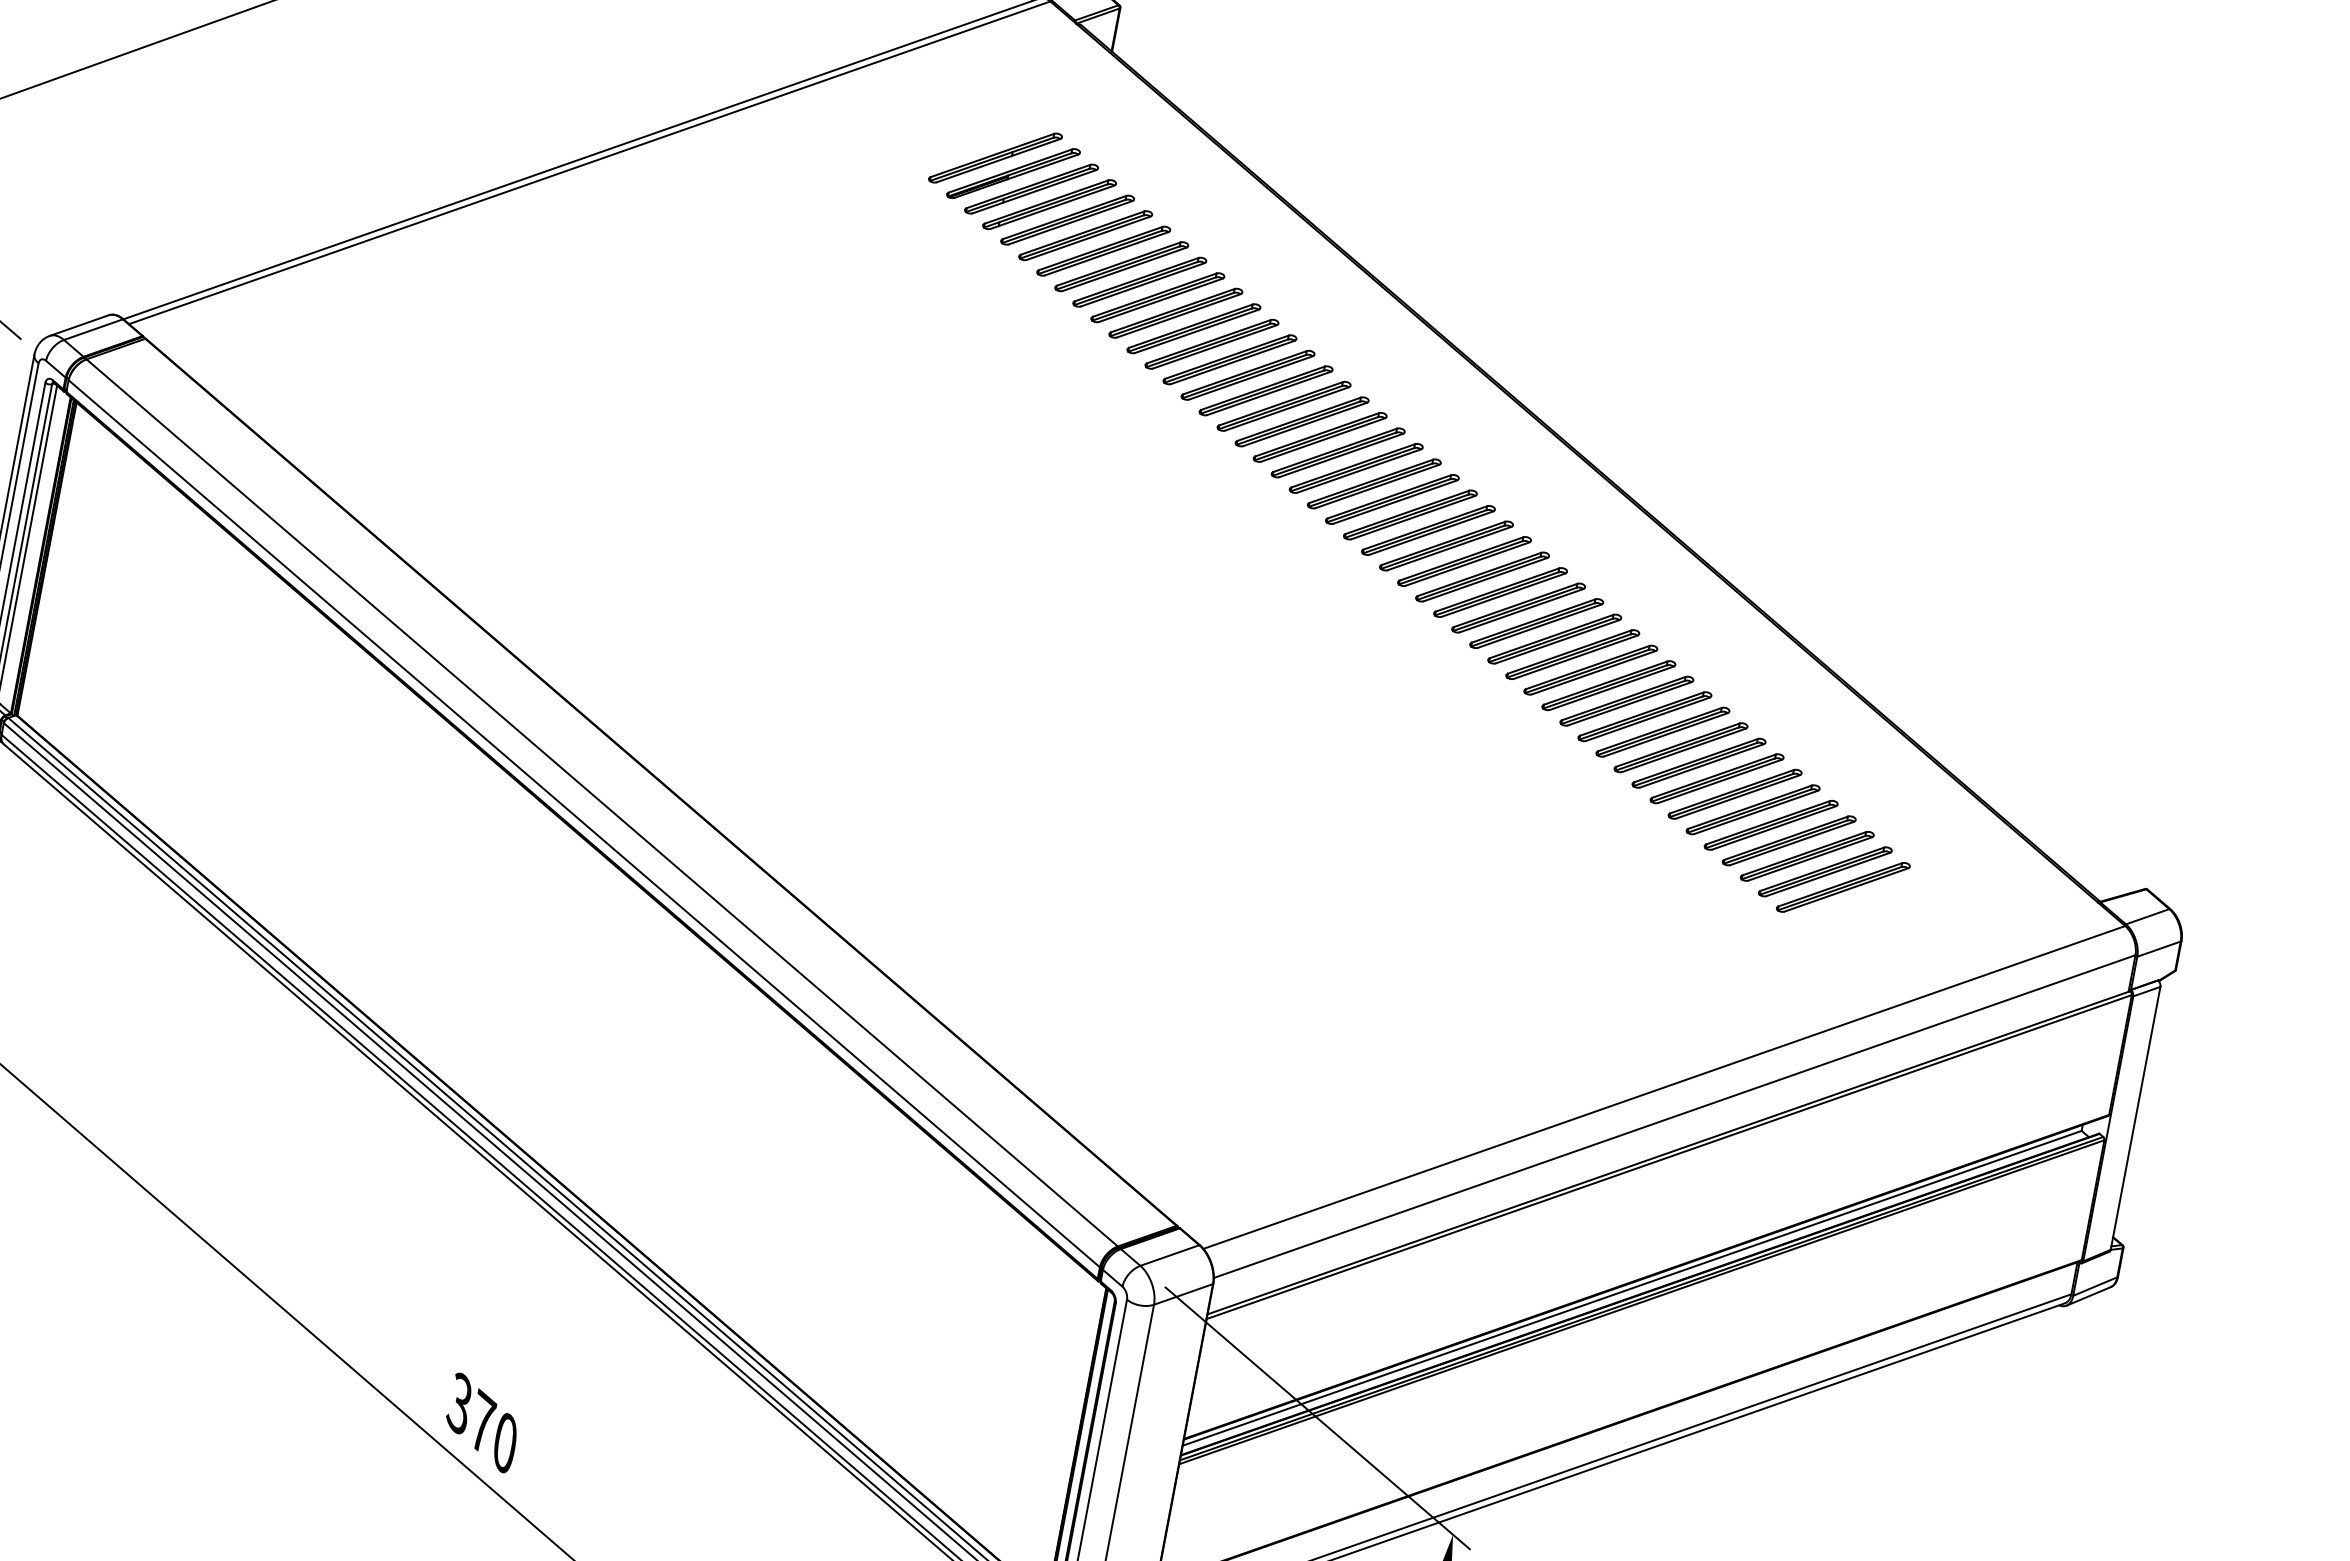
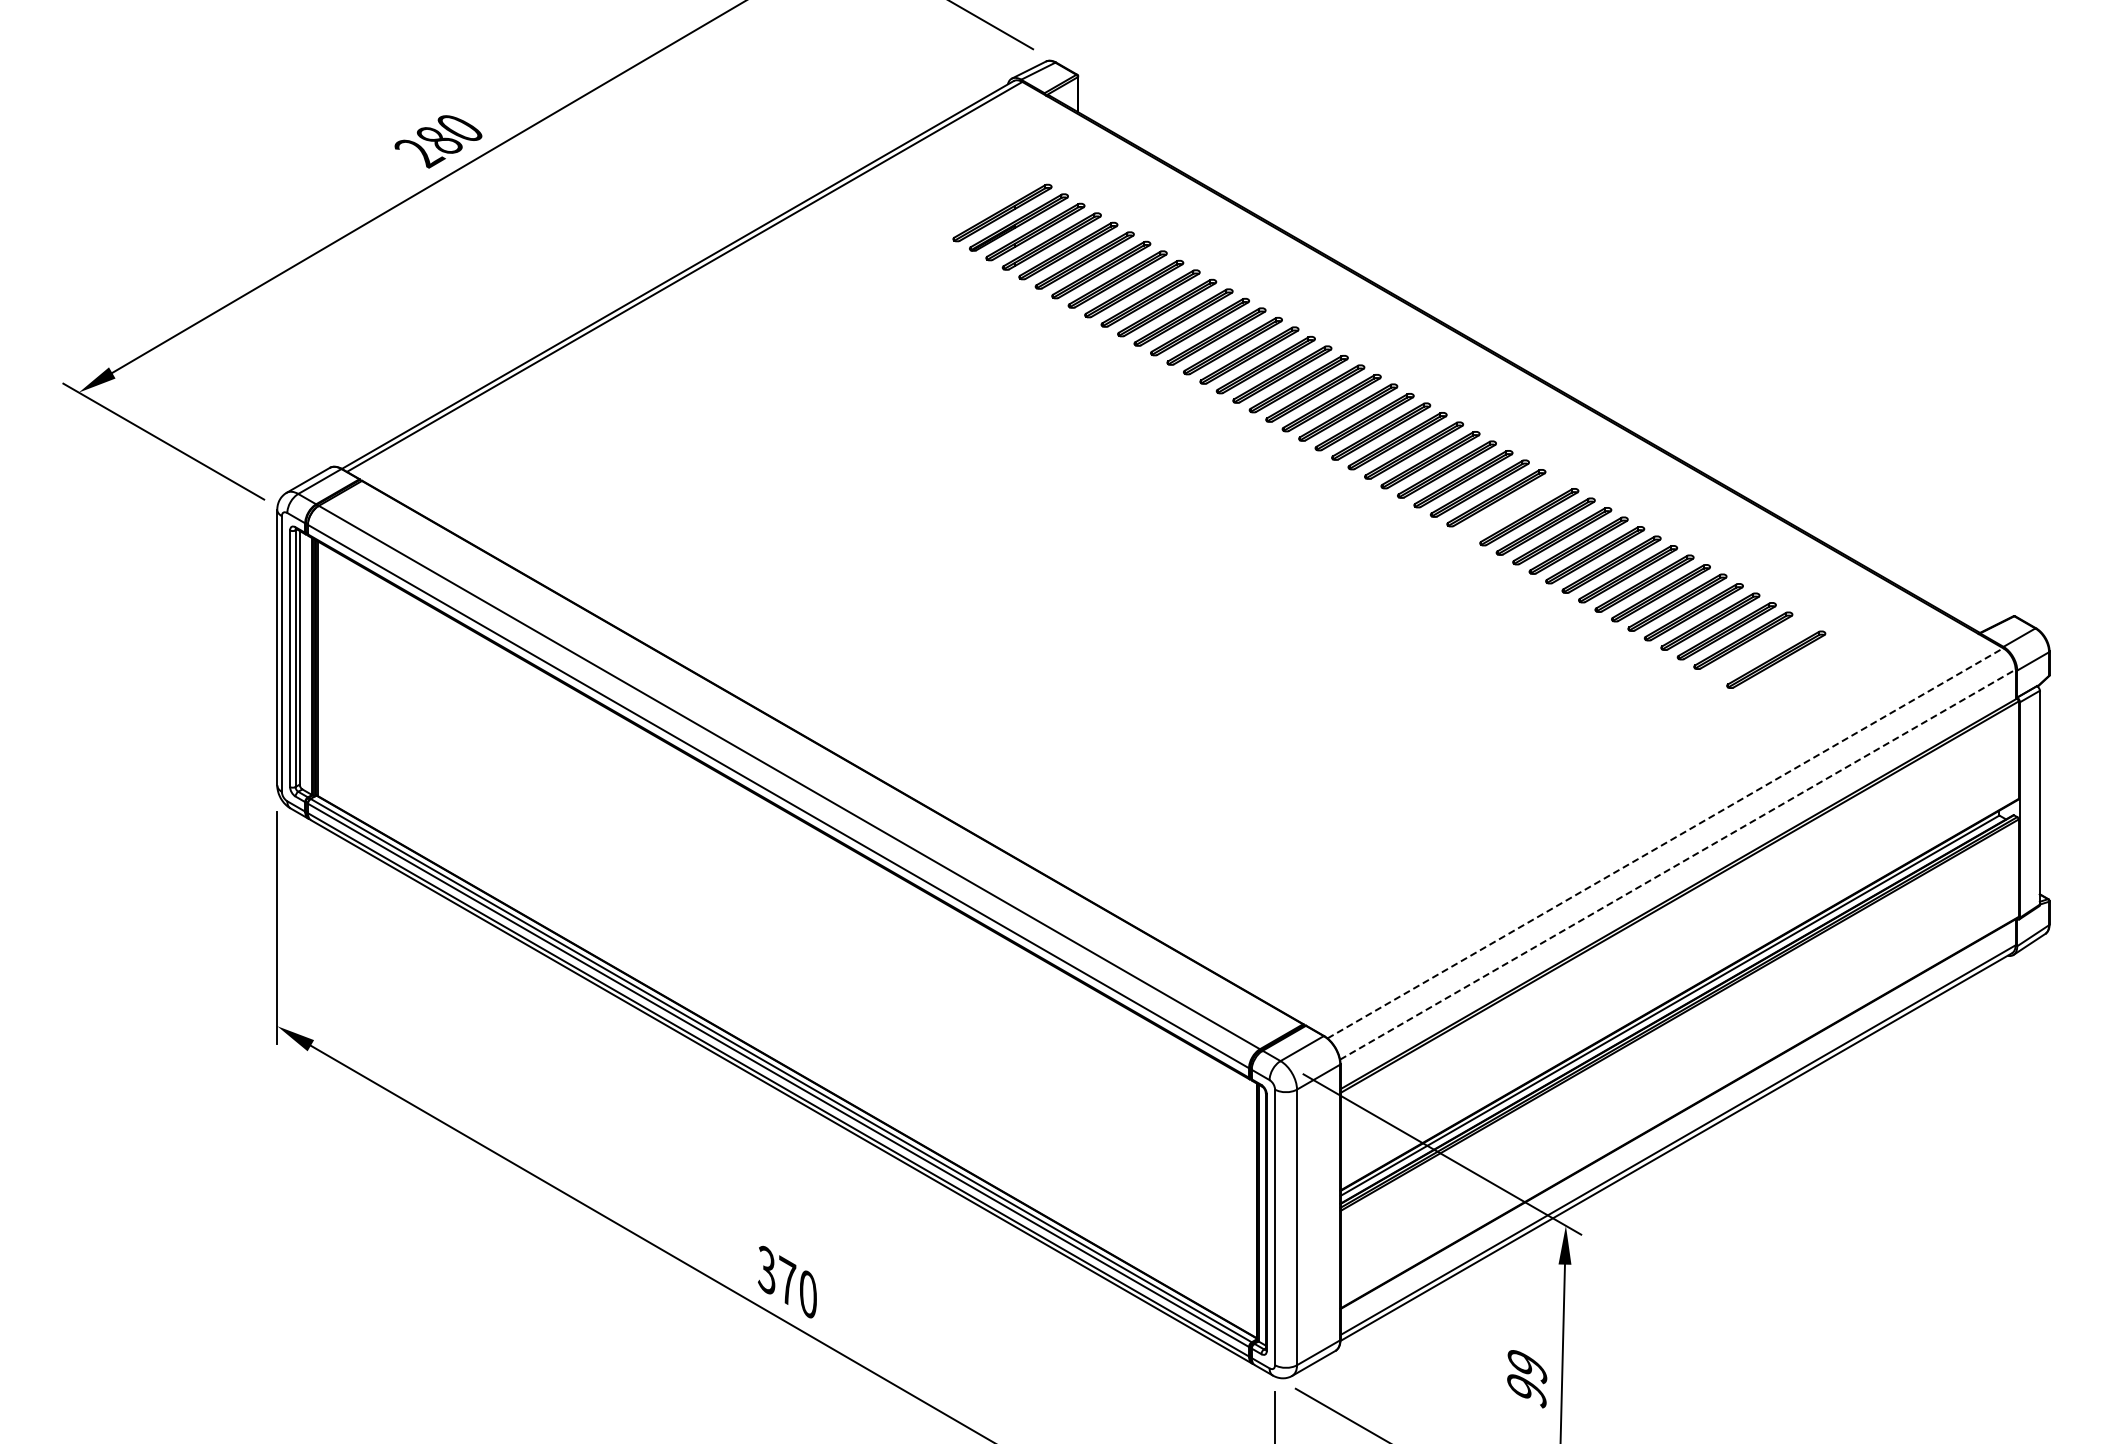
part: (1554, 638) -> (1512, 507), removed
part: (1824, 872) -> (1759, 650), removed
line: (1664, 1087) -> (1665, 843), solid -> dashed
line: (1675, 1116) -> (1678, 864), solid -> dashed

